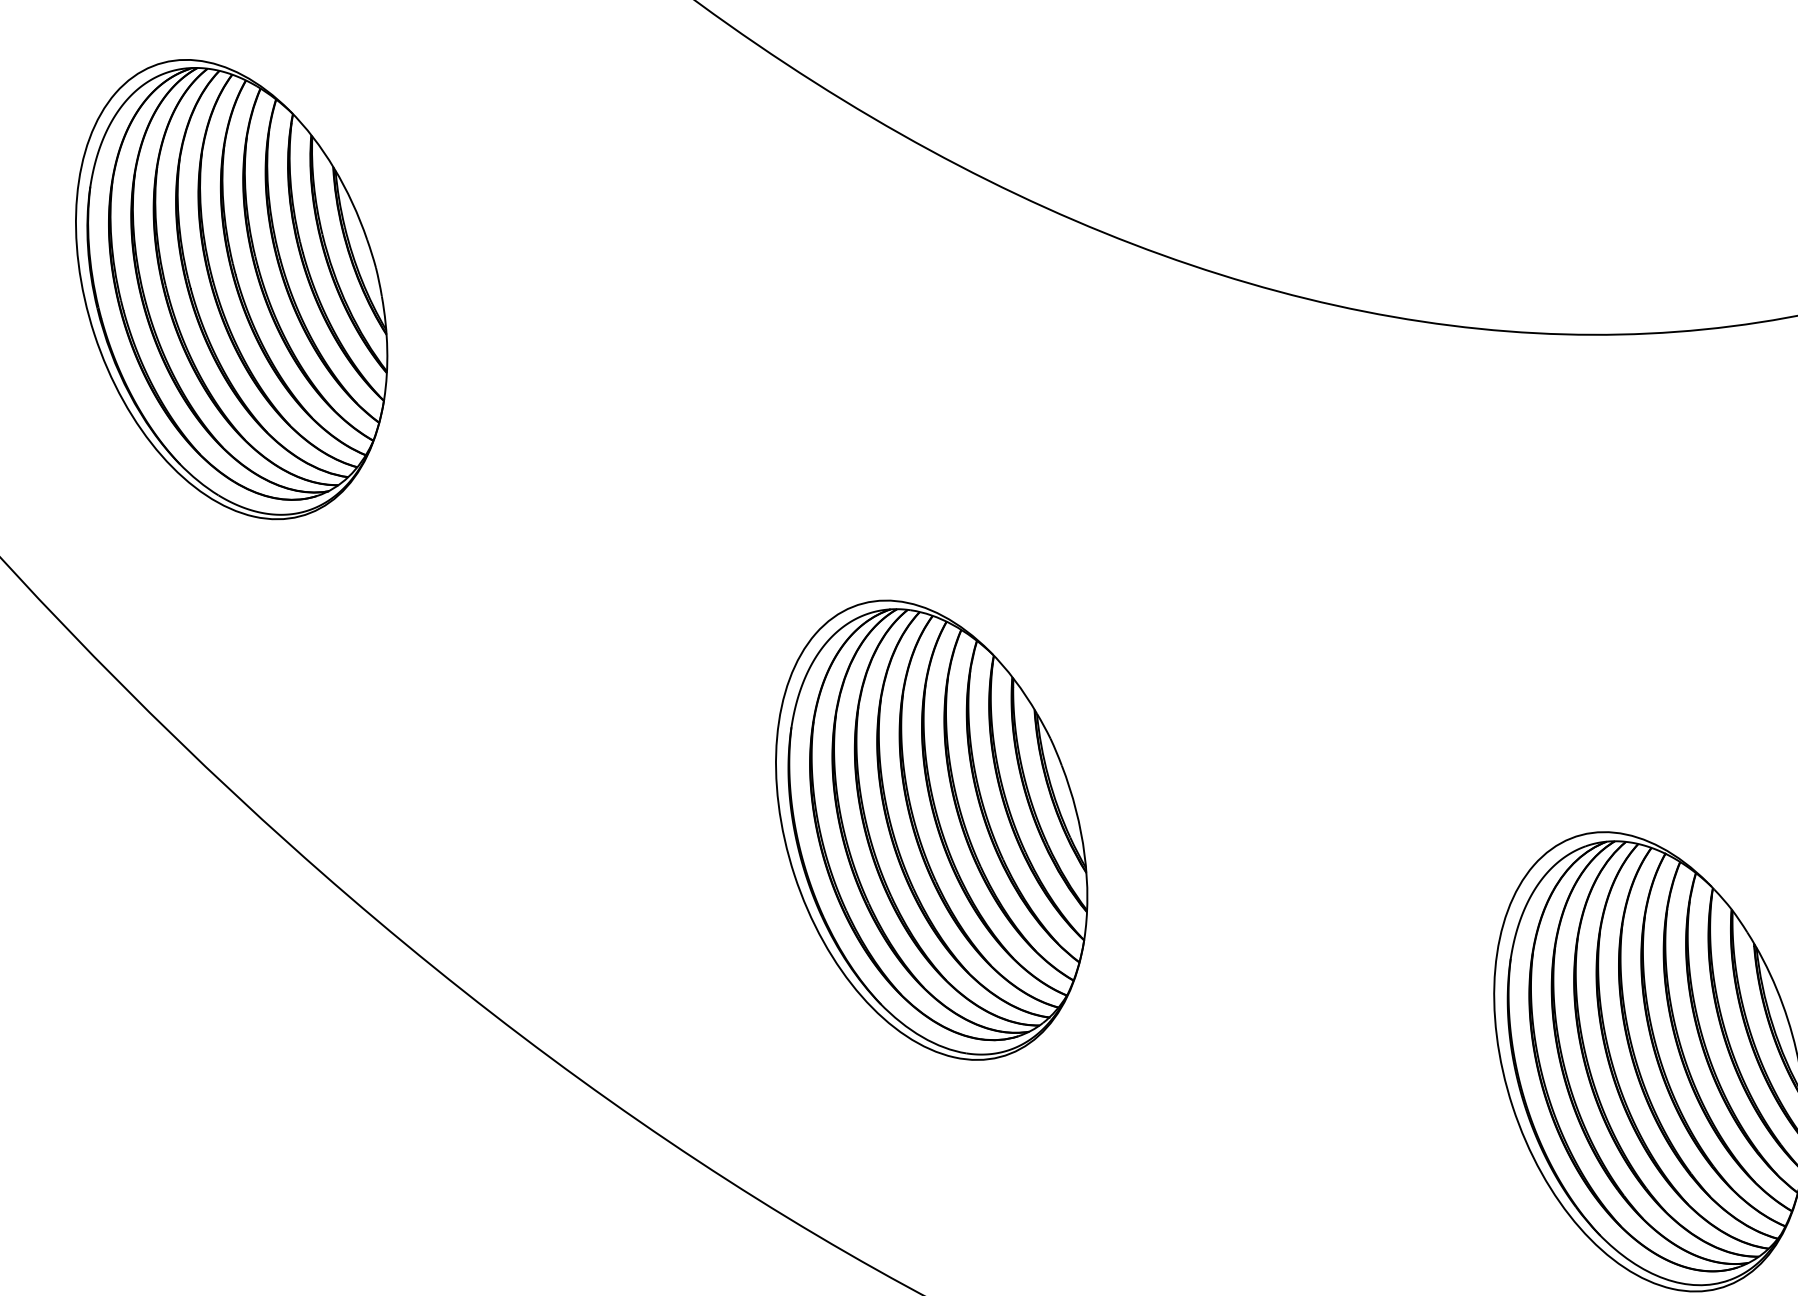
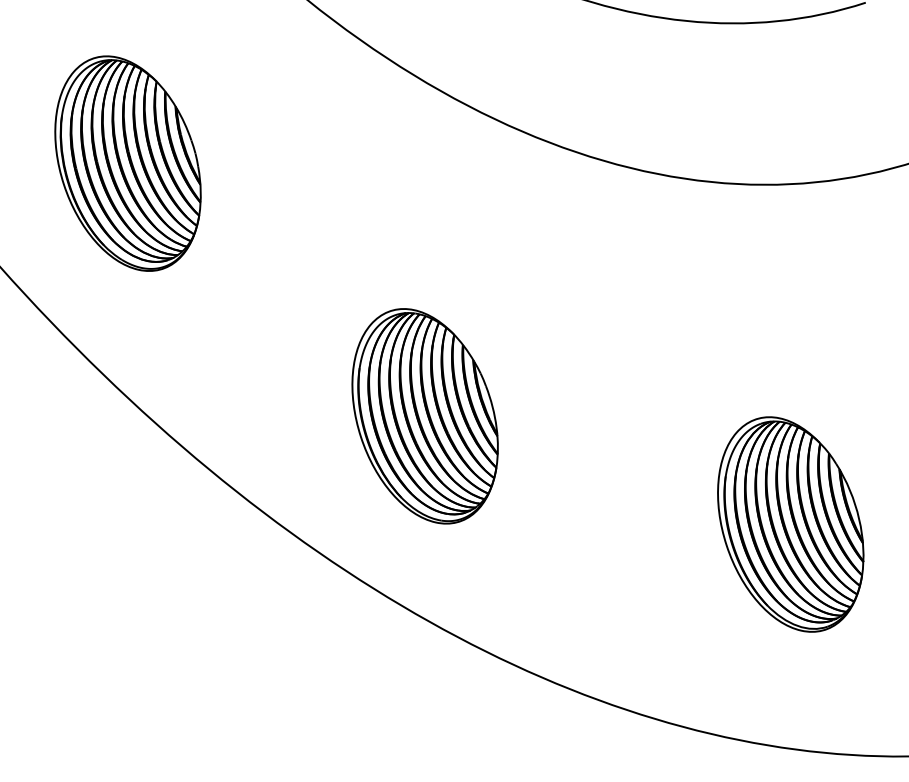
part: (930, 830) -> (424, 416), moved

